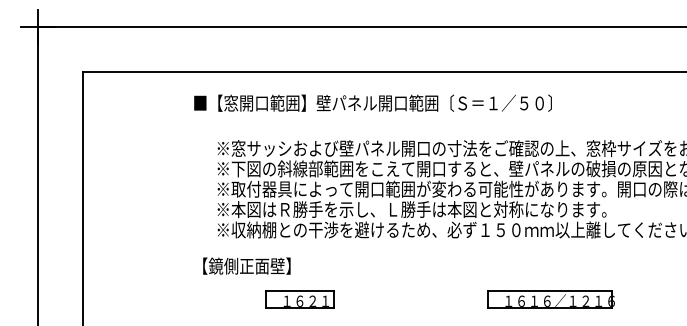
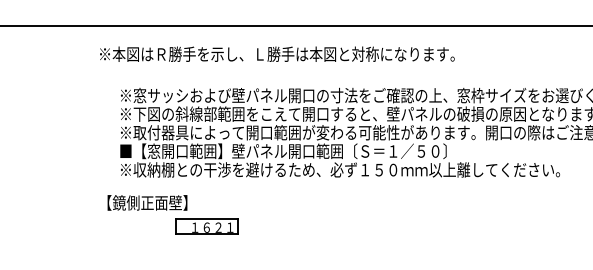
text: (388, 102) -> (276, 53), ■【窓開口範囲】壁パネル開口範囲〔Ｓ＝１／５０〕 -> ※本図はＲ勝手を示し、Ｌ勝手は本図と対称になります。
text: (411, 209) -> (297, 151), ※本図はＲ勝手を示し、Ｌ勝手は本図と対称になります。 -> ■【窓開口範囲】壁パネル開口範囲〔Ｓ＝１／５０〕
part: (299, 299) -> (206, 226), moved
part: (550, 299) -> (424, 233), removed

